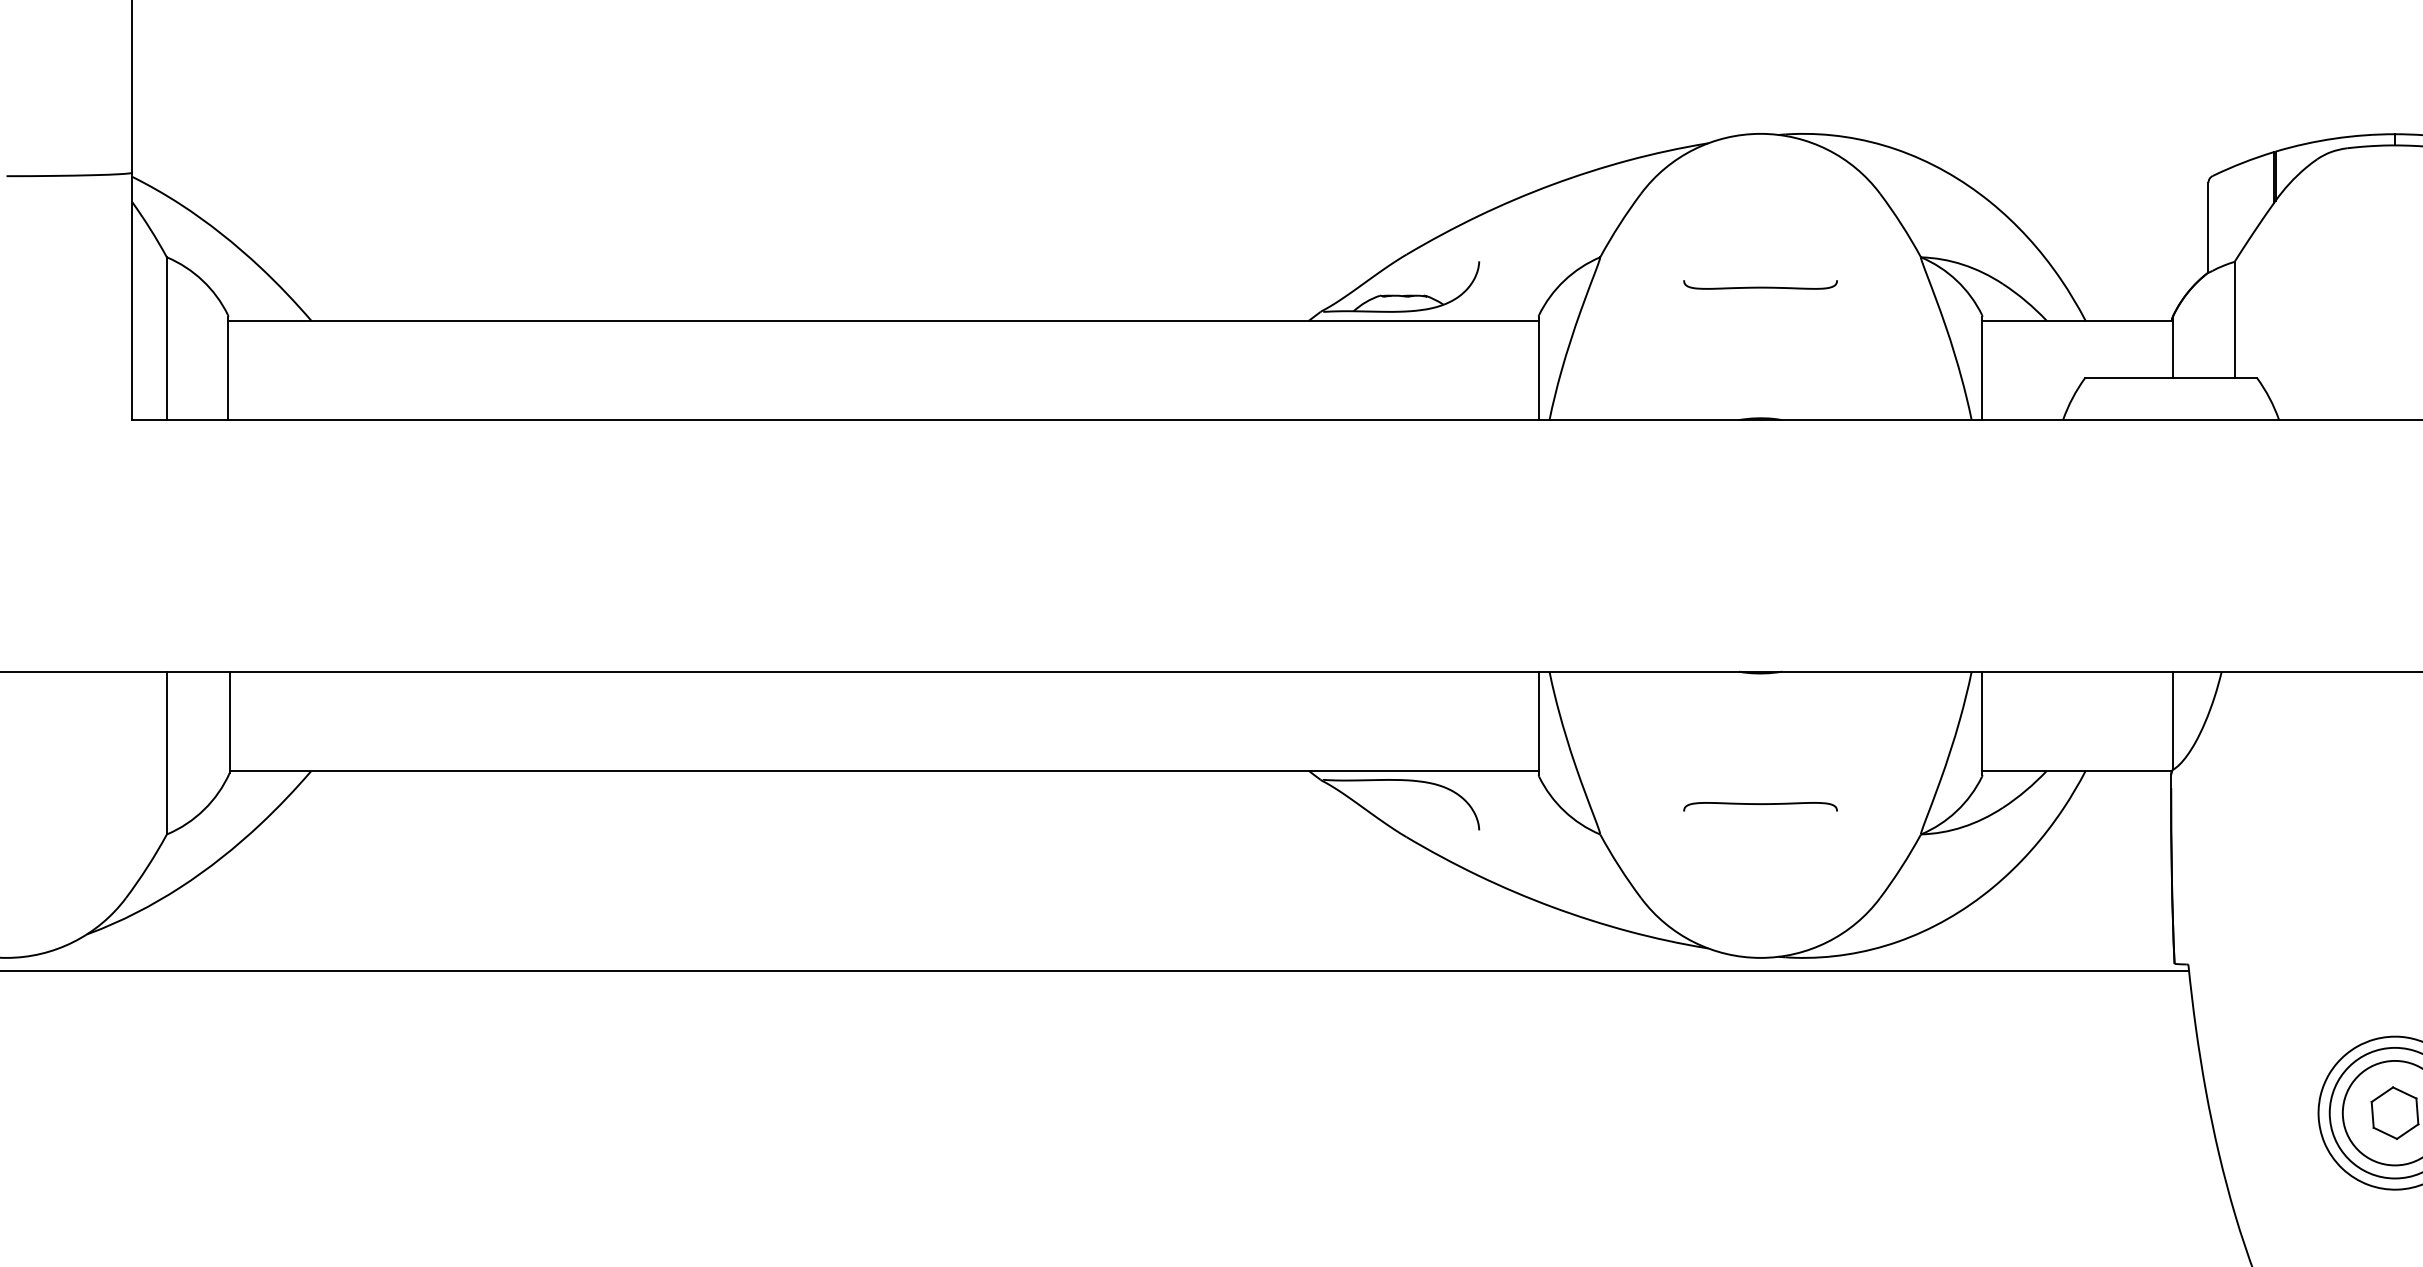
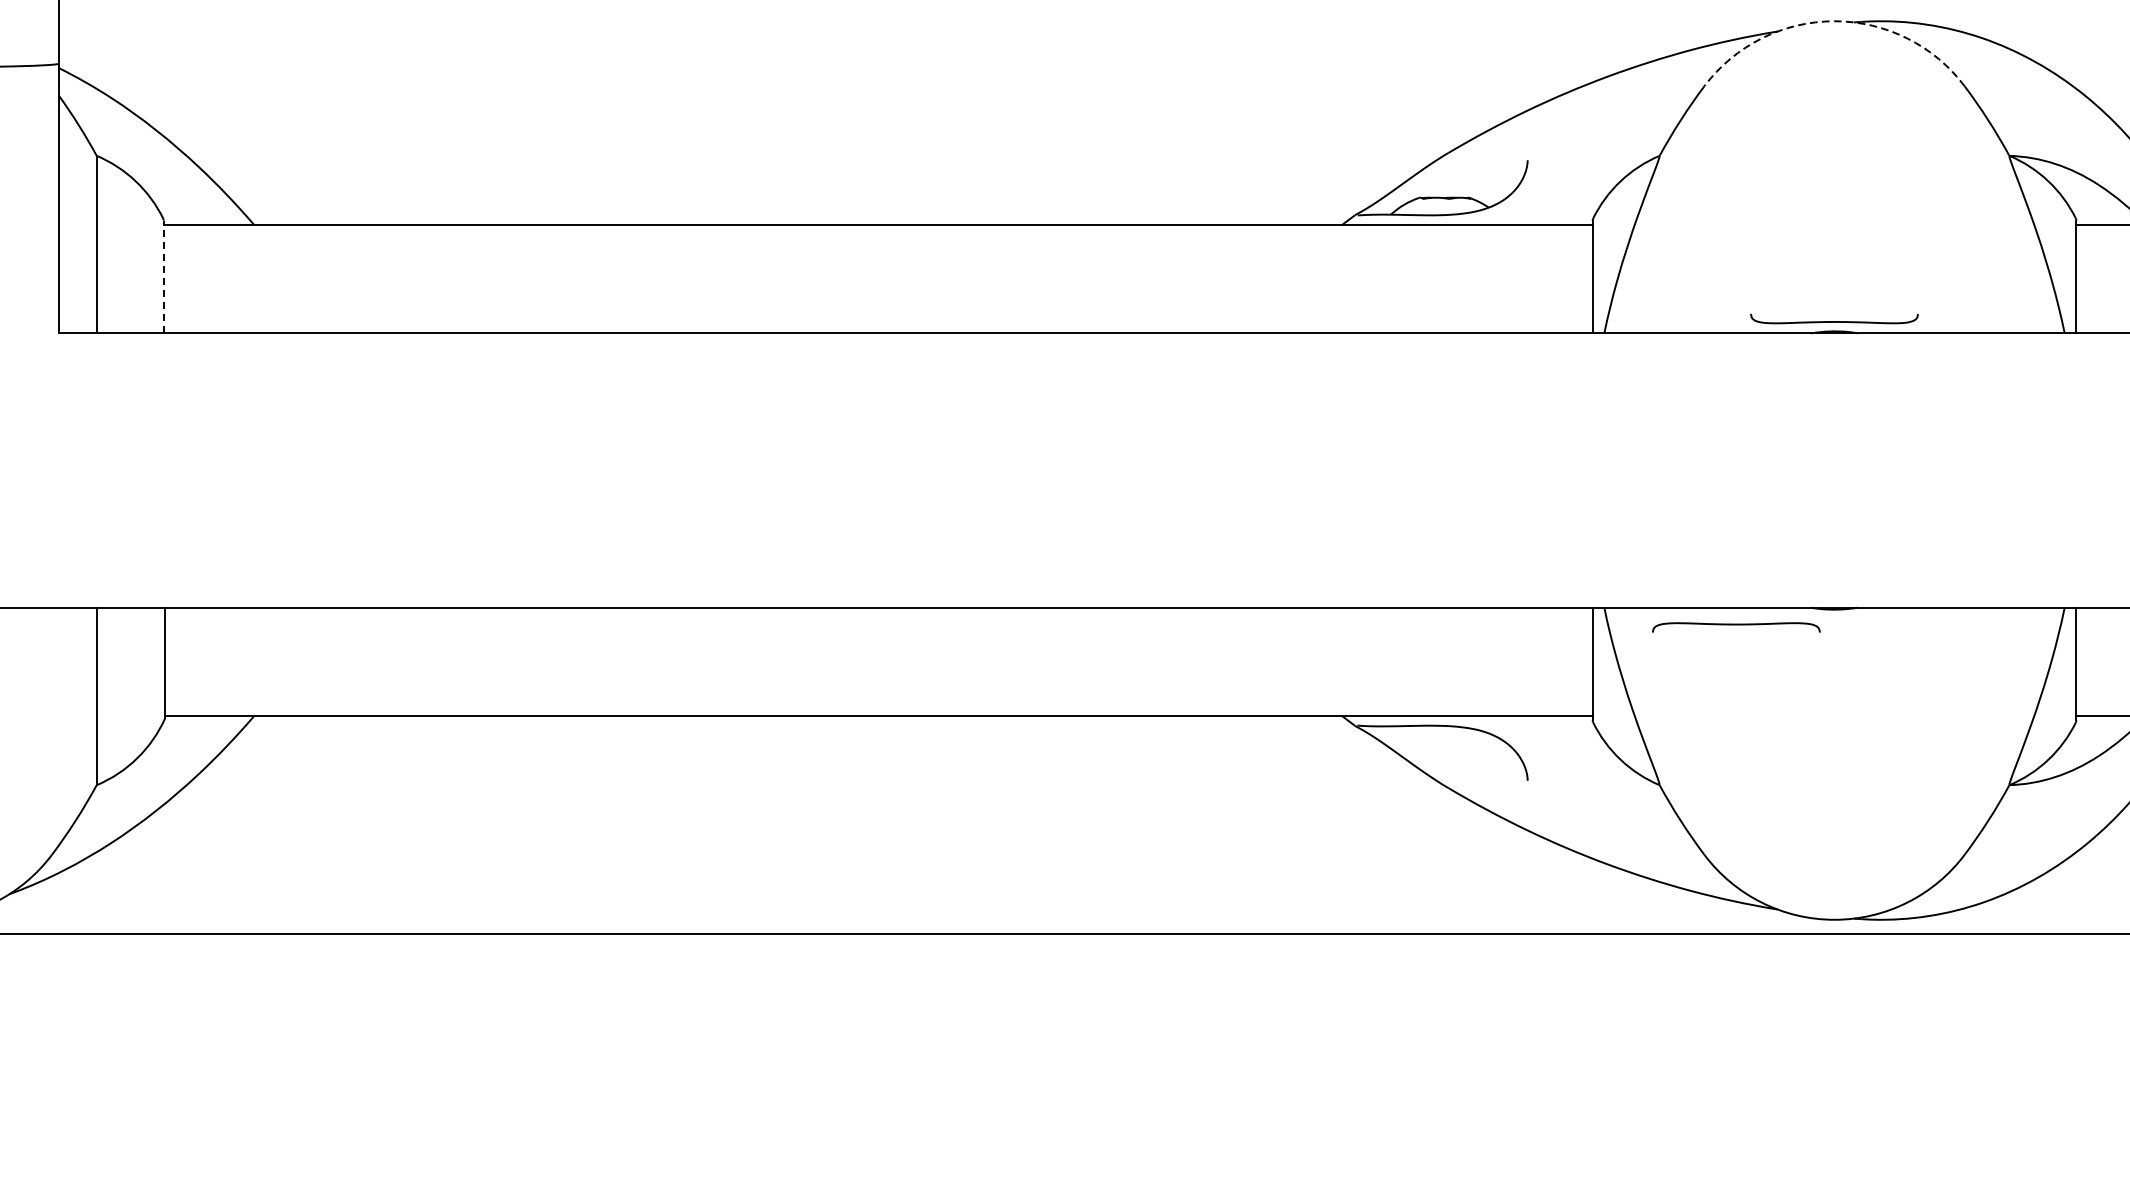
arc: (1760, 133) -> (1834, 20), solid -> dashed
curve: (1760, 286) -> (1834, 320), moved
line: (228, 368) -> (163, 277), solid -> dashed
curve: (1760, 804) -> (1736, 624), moved

